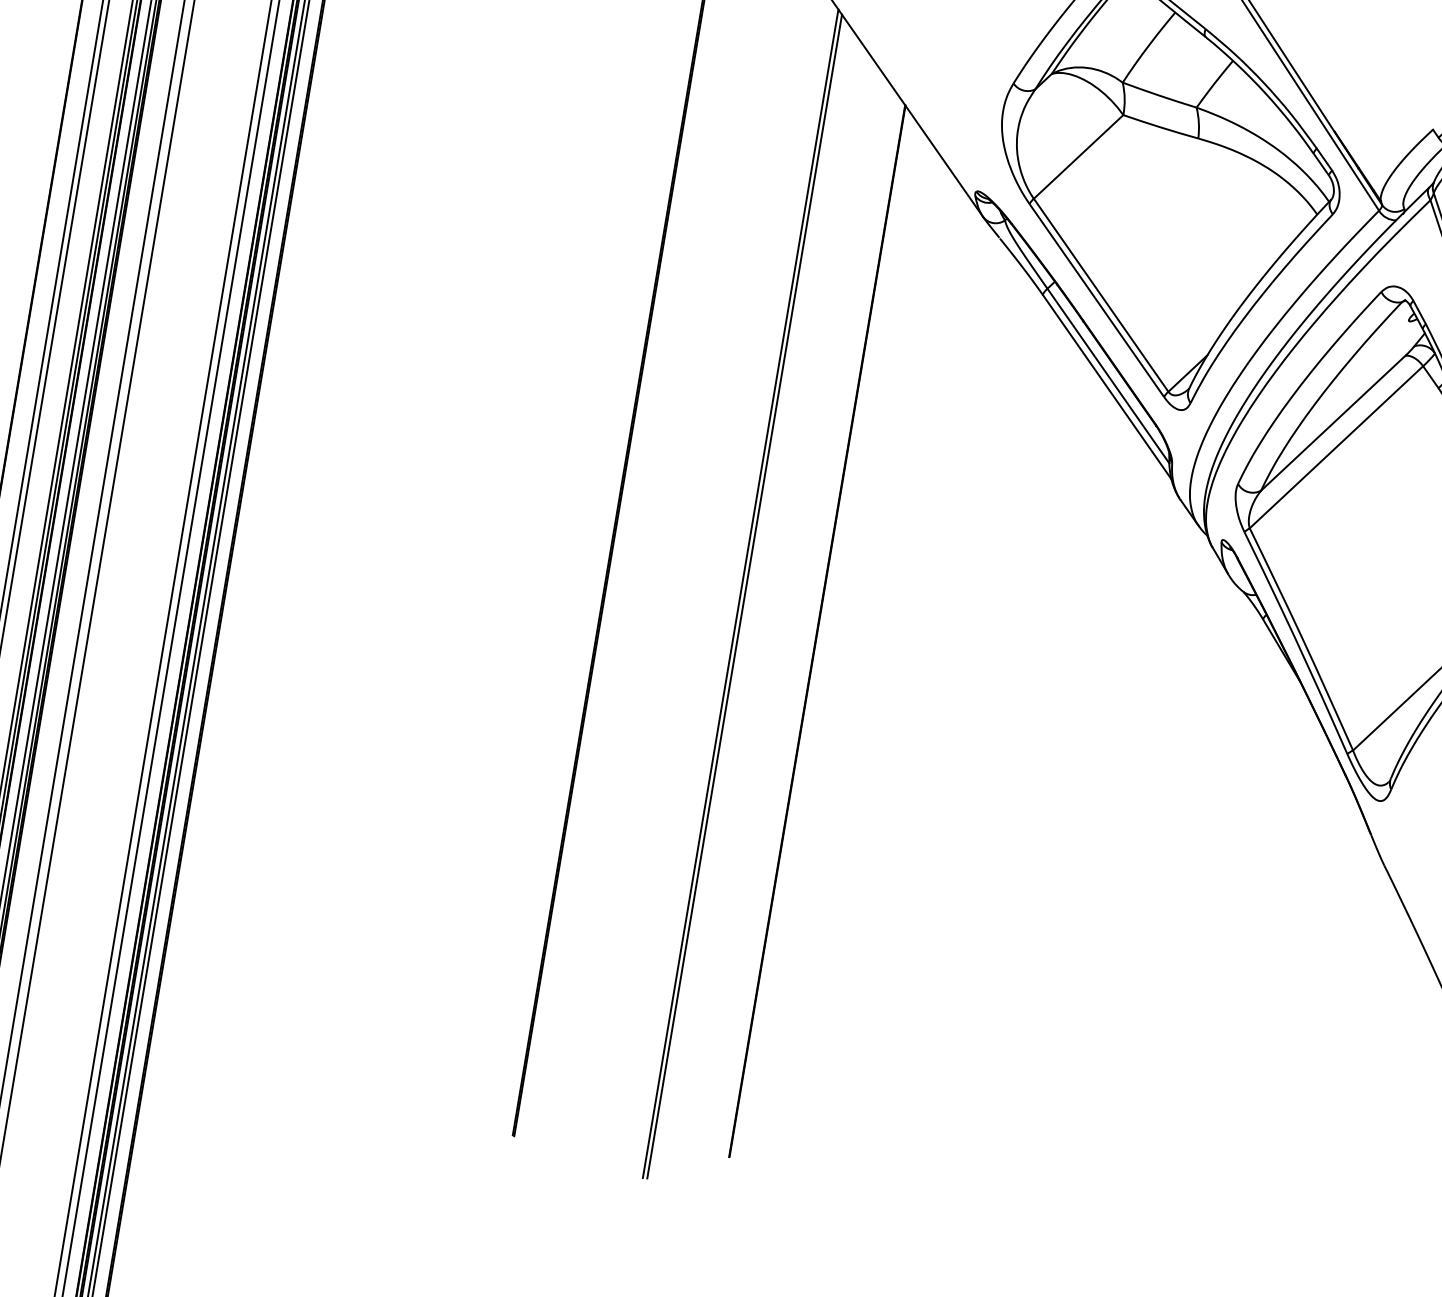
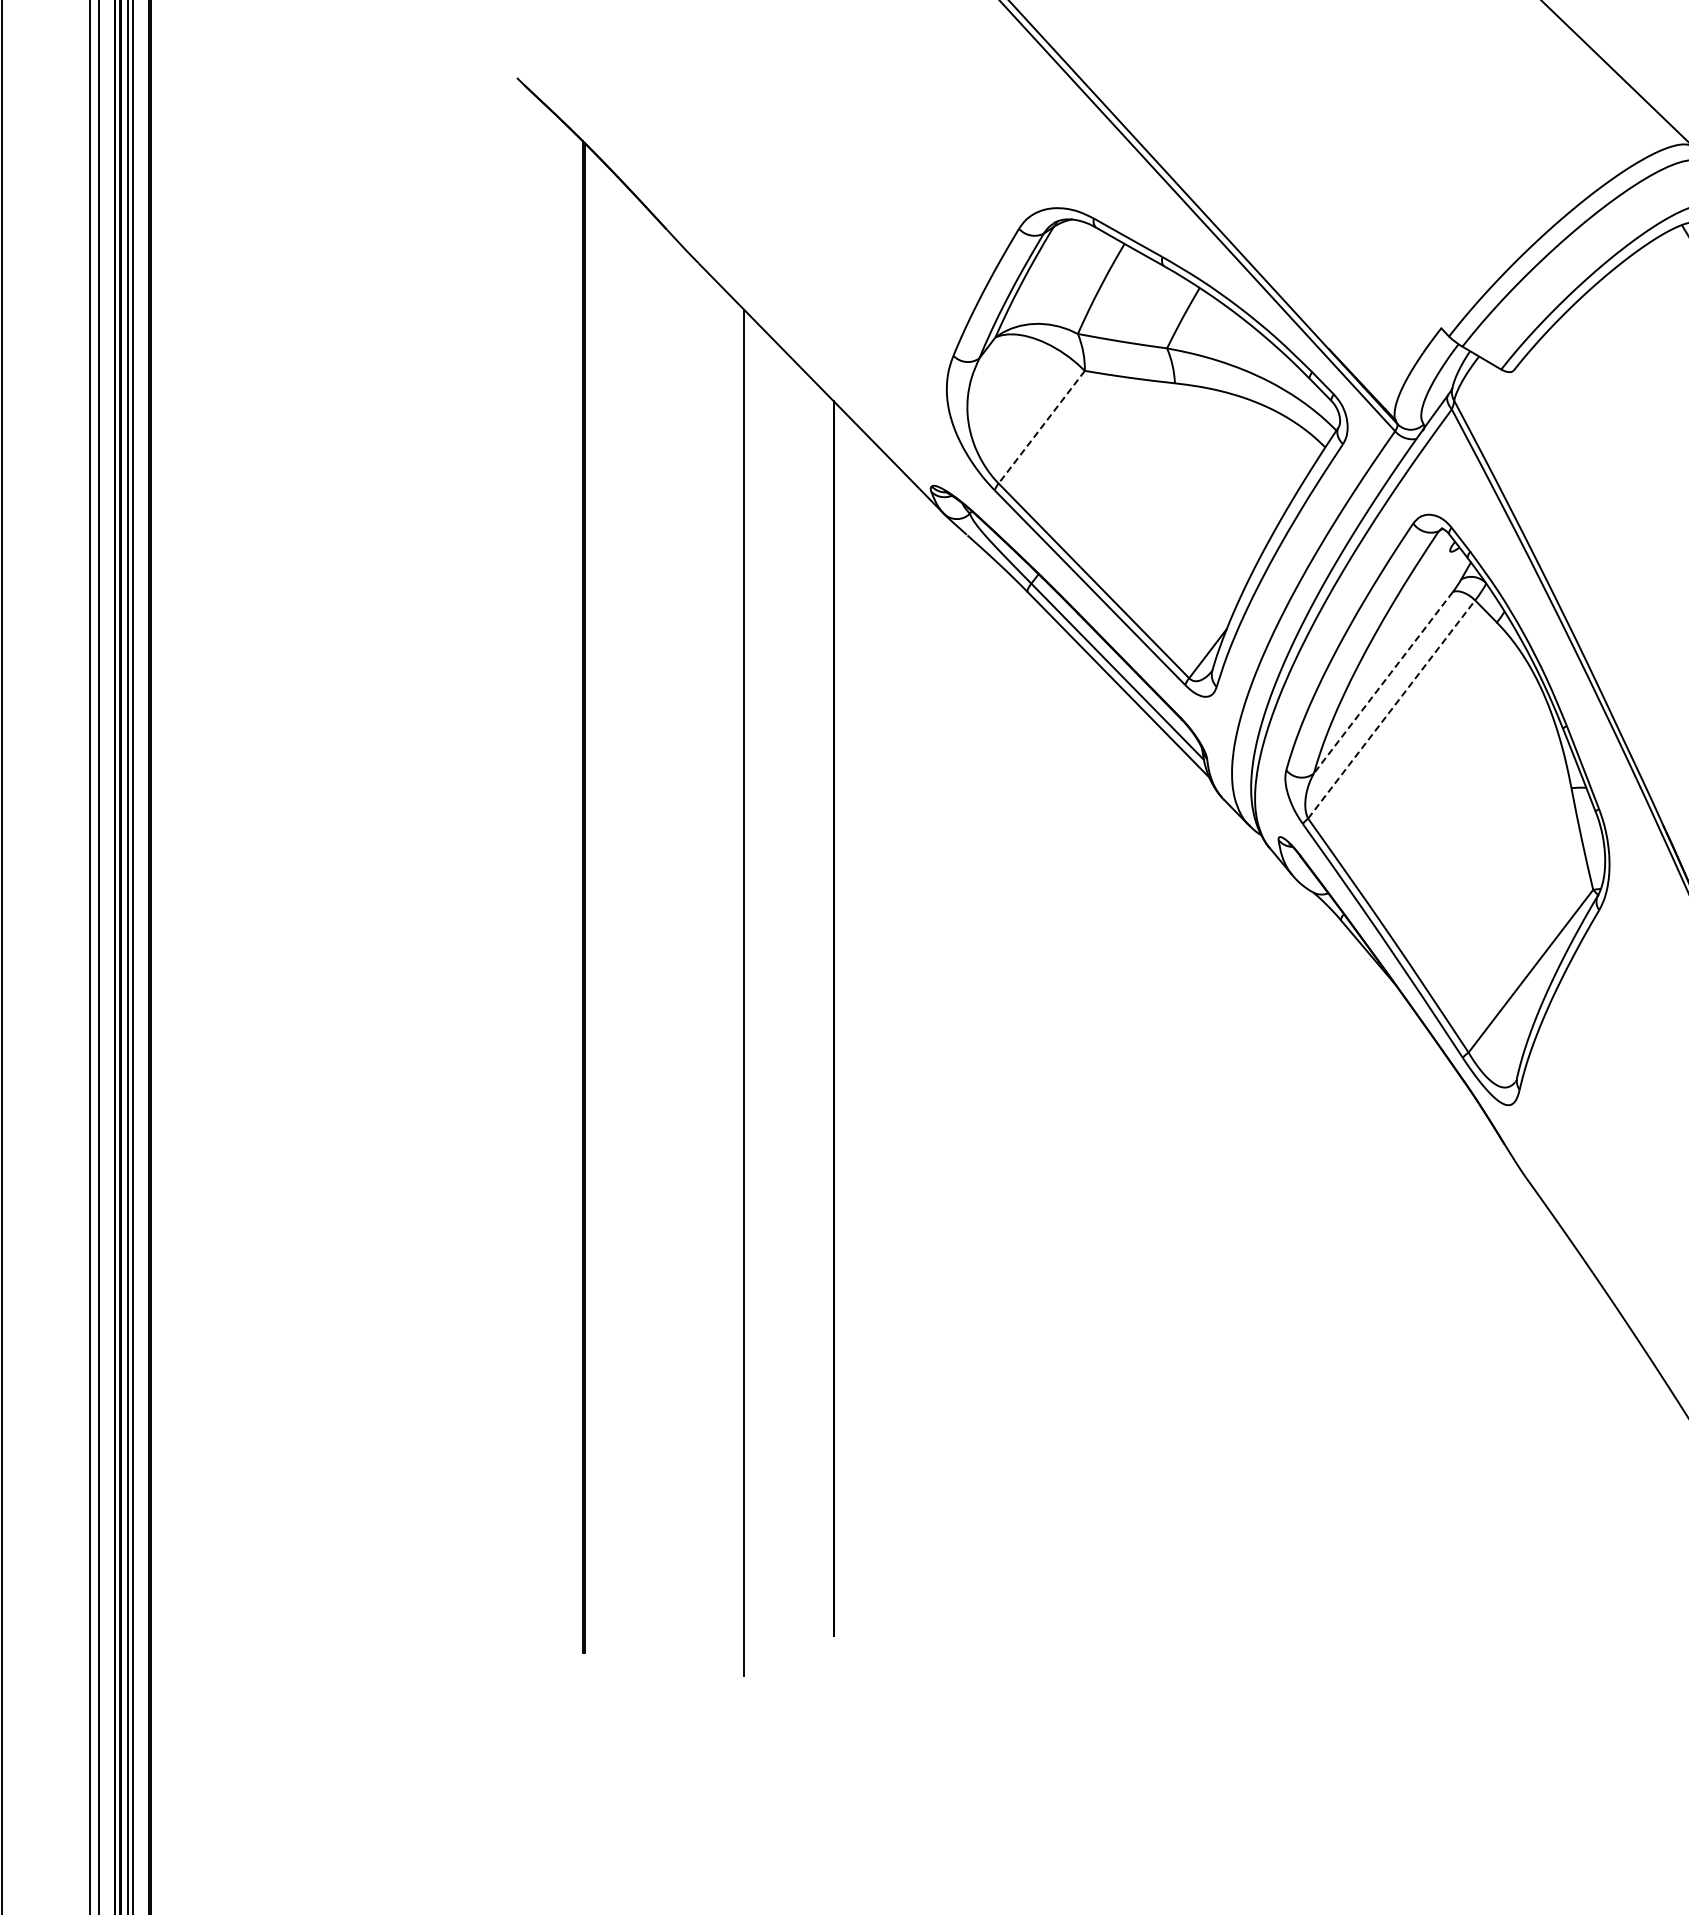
line: (1078, 157) -> (1041, 427), solid -> dashed
line: (1333, 423) -> (1383, 683), solid -> dashed
line: (1336, 447) -> (1391, 709), solid -> dashed
line: (740, 593) -> (739, 990), removed

